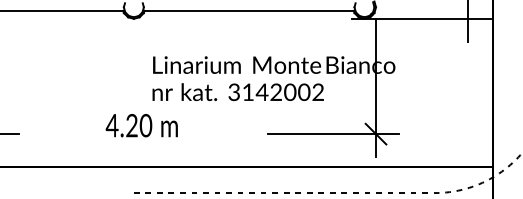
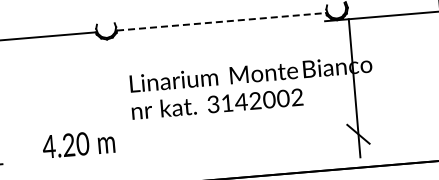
line: (249, 10) -> (221, 21), solid -> dashed
text: (141, 125) -> (78, 144), moved
line: (333, 134) -> (316, 138), removed

